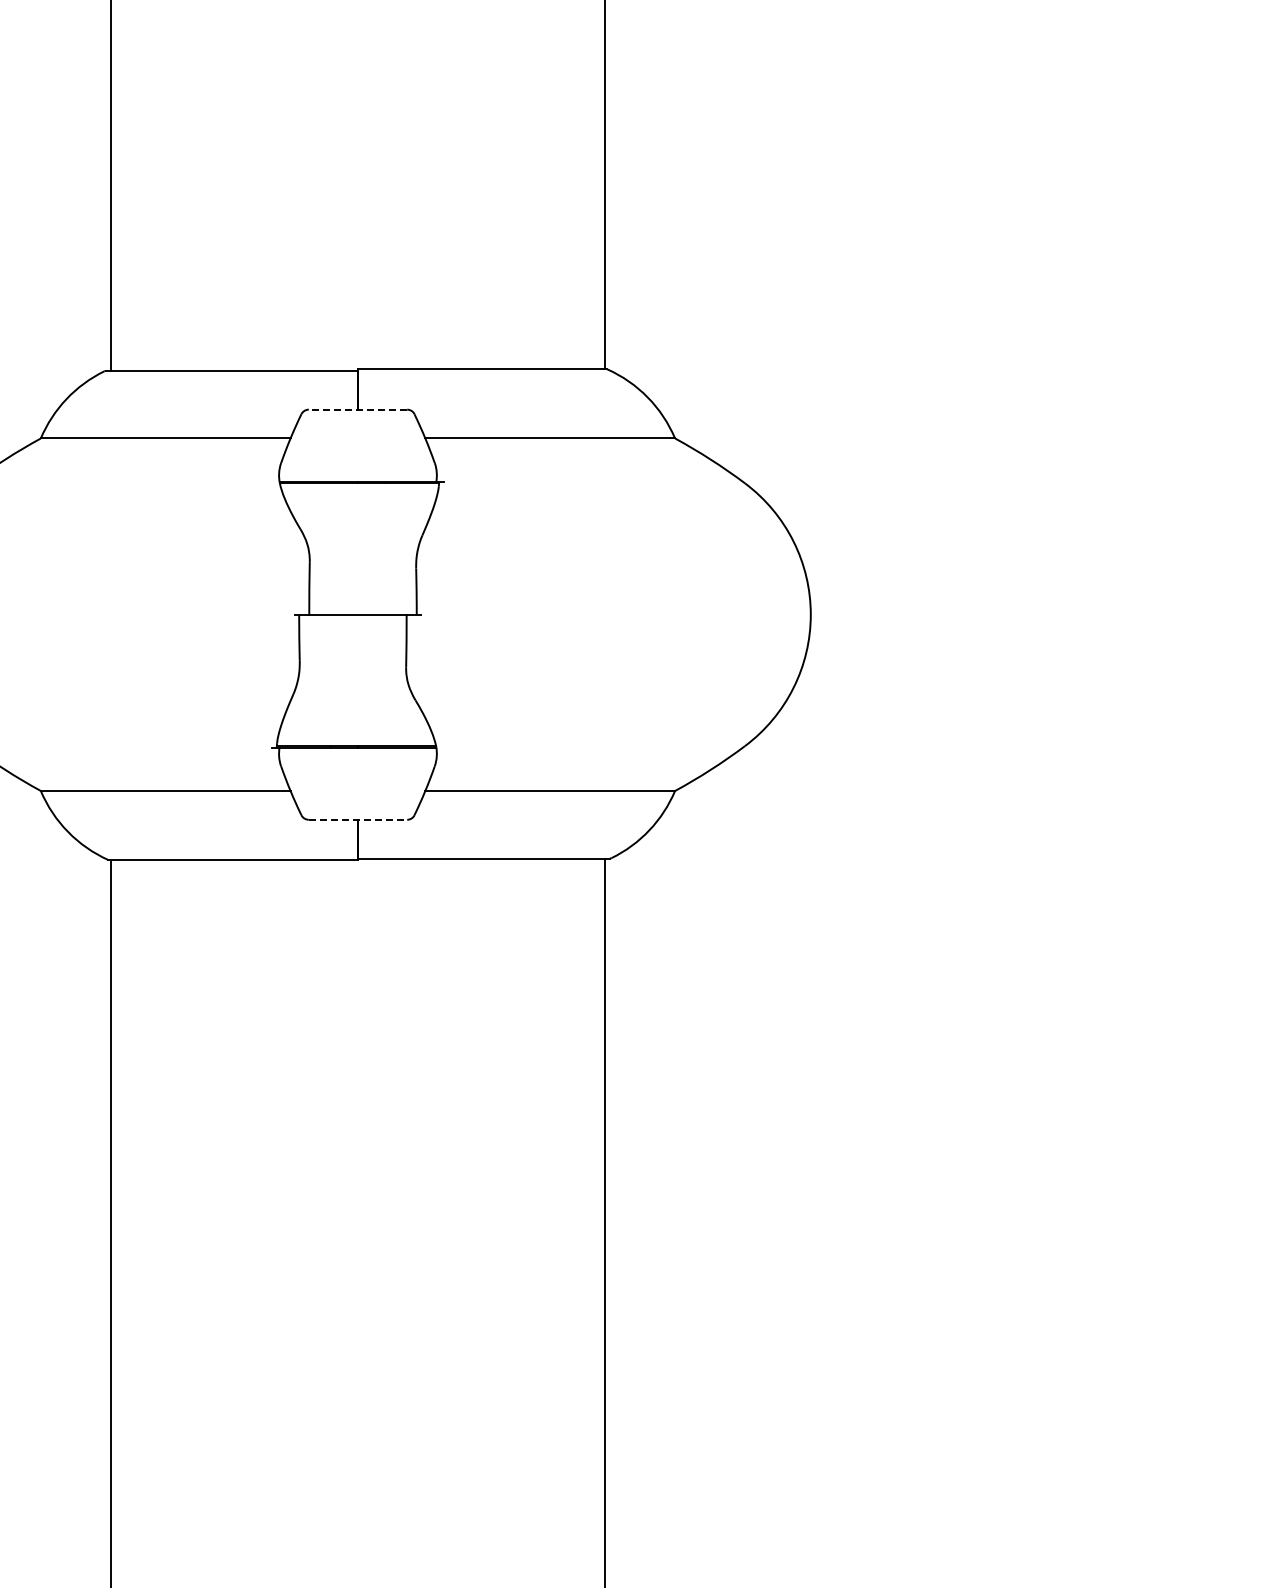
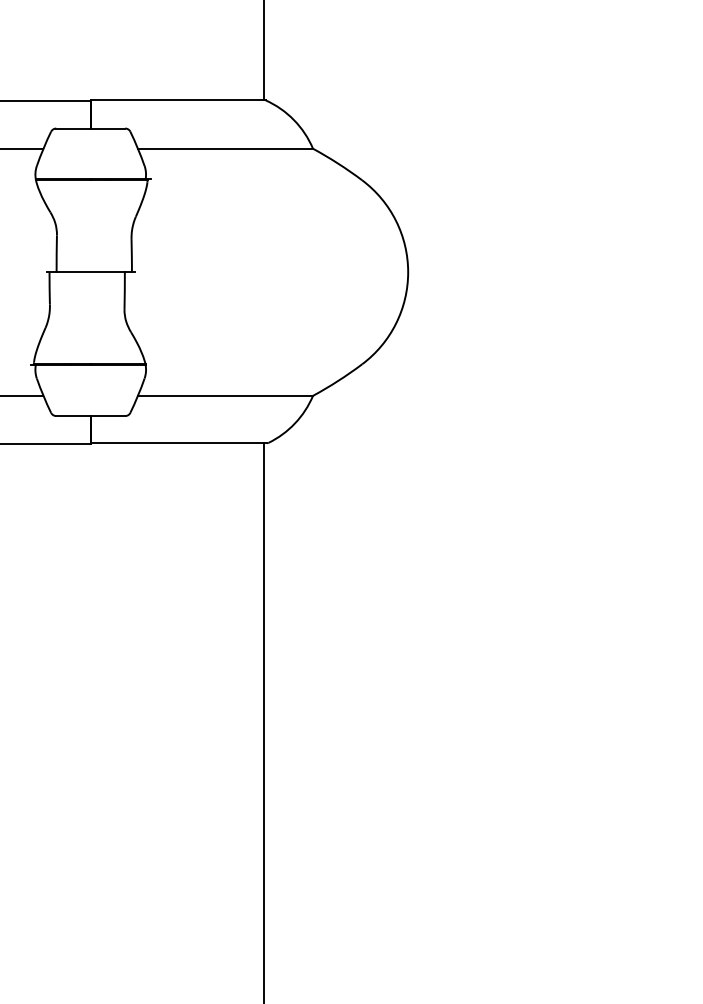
line: (357, 409) -> (90, 128), dashed -> solid
line: (358, 819) -> (91, 415), dashed -> solid

